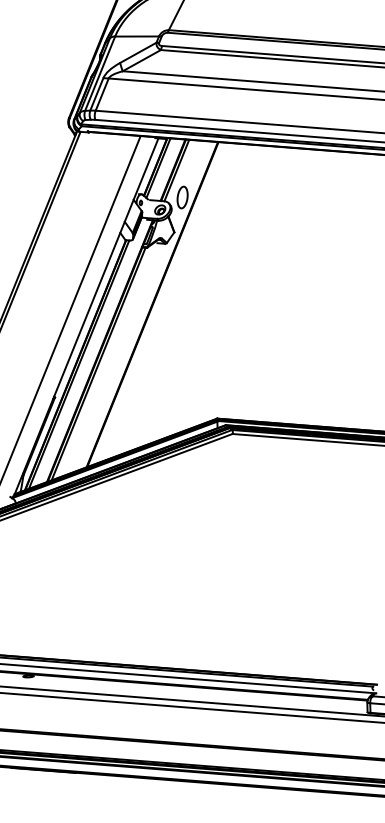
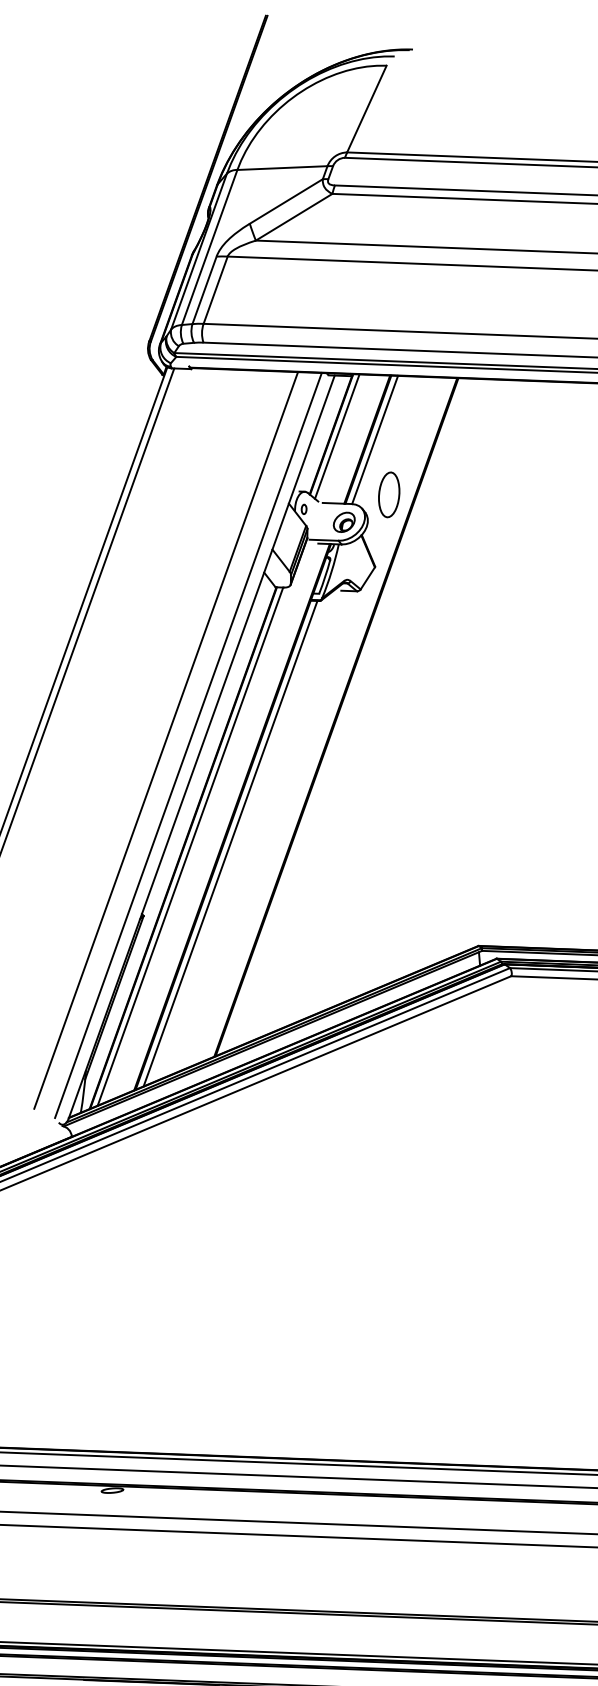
line: (79, 315) -> (187, 745), added

